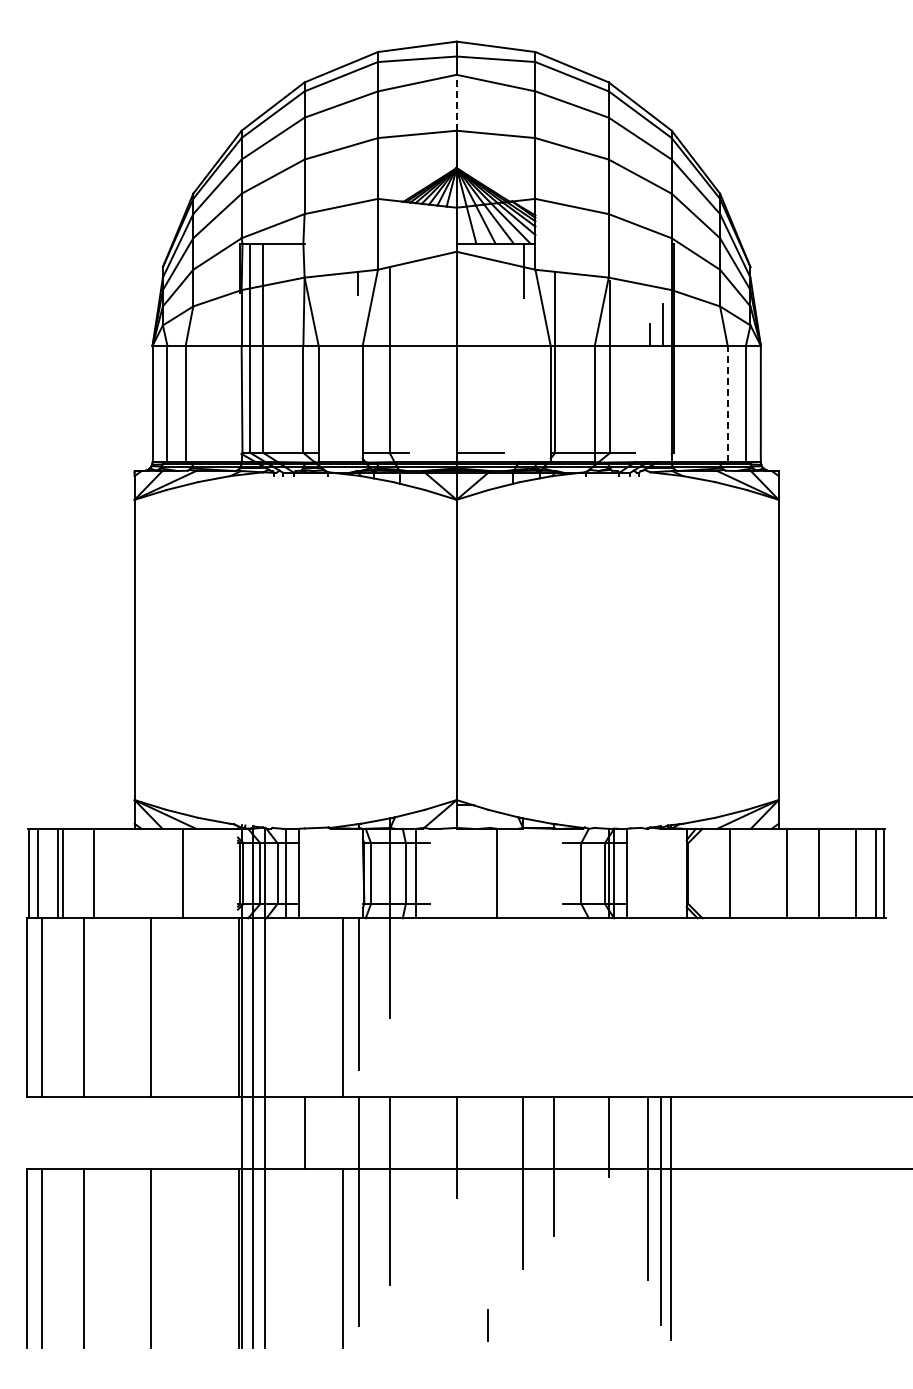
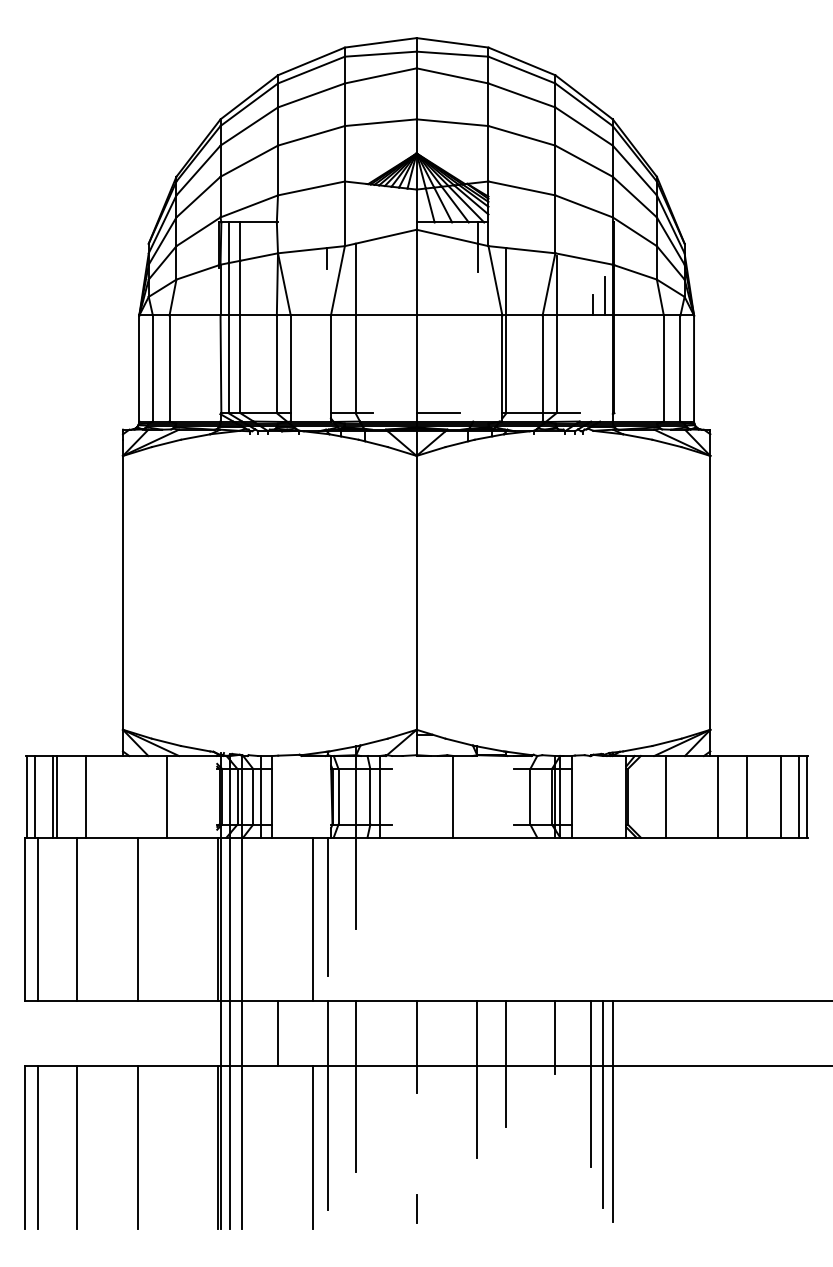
line: (456, 102) -> (416, 93), dashed -> solid
line: (727, 403) -> (663, 368), dashed -> solid
line: (487, 1325) -> (416, 1208), moved

